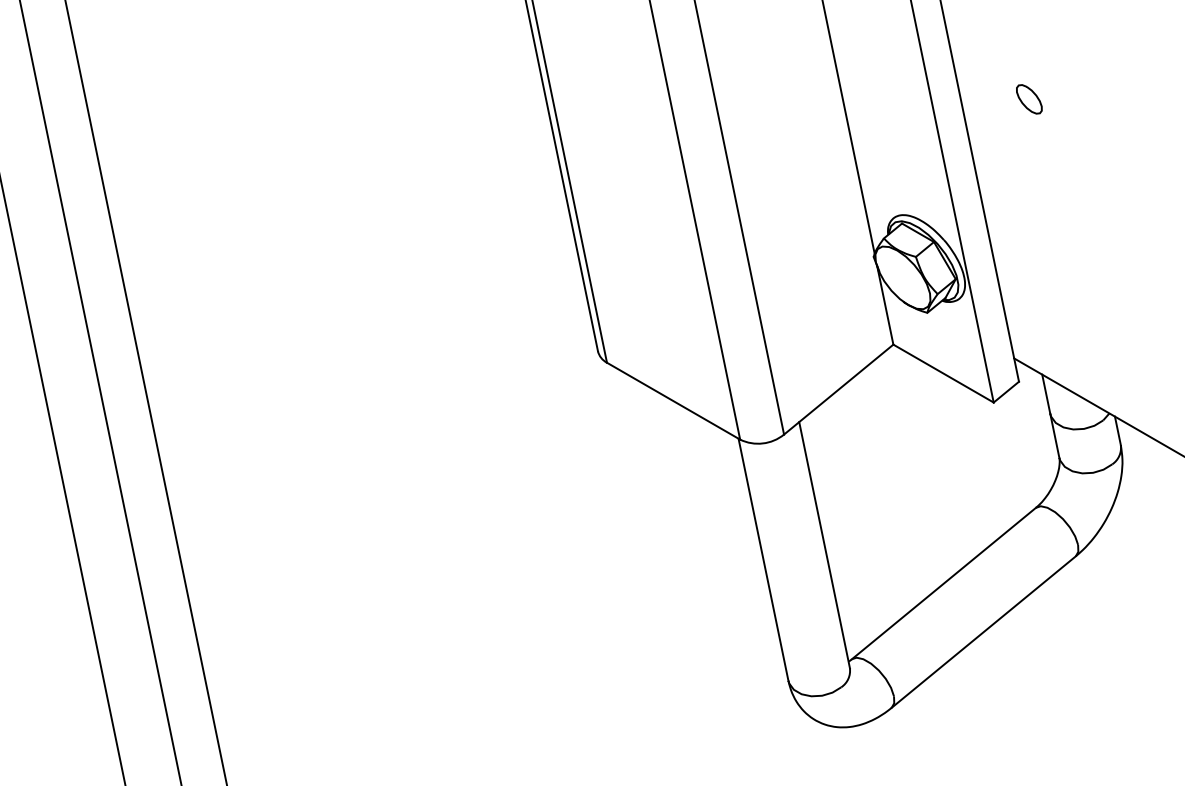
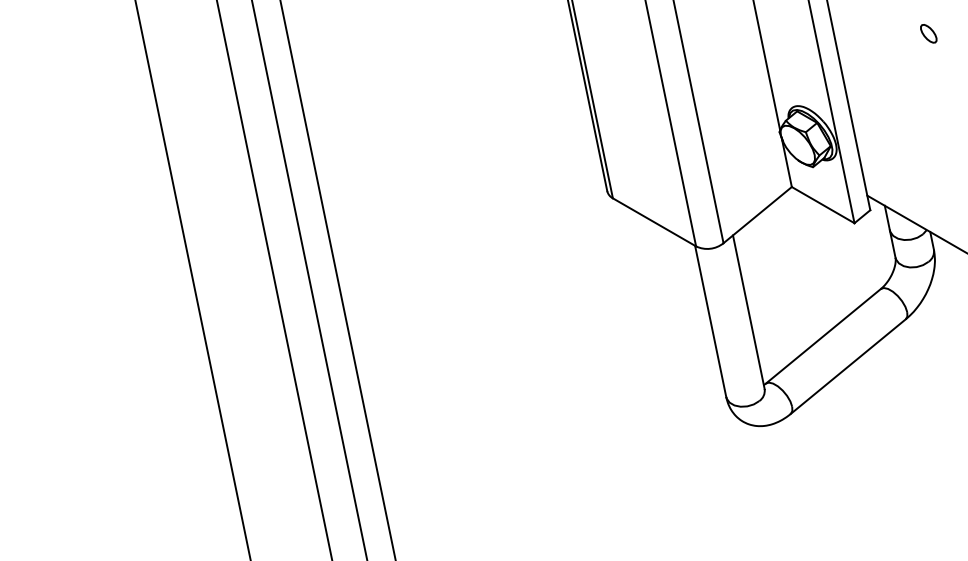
part: (1028, 98) -> (928, 33), moved

